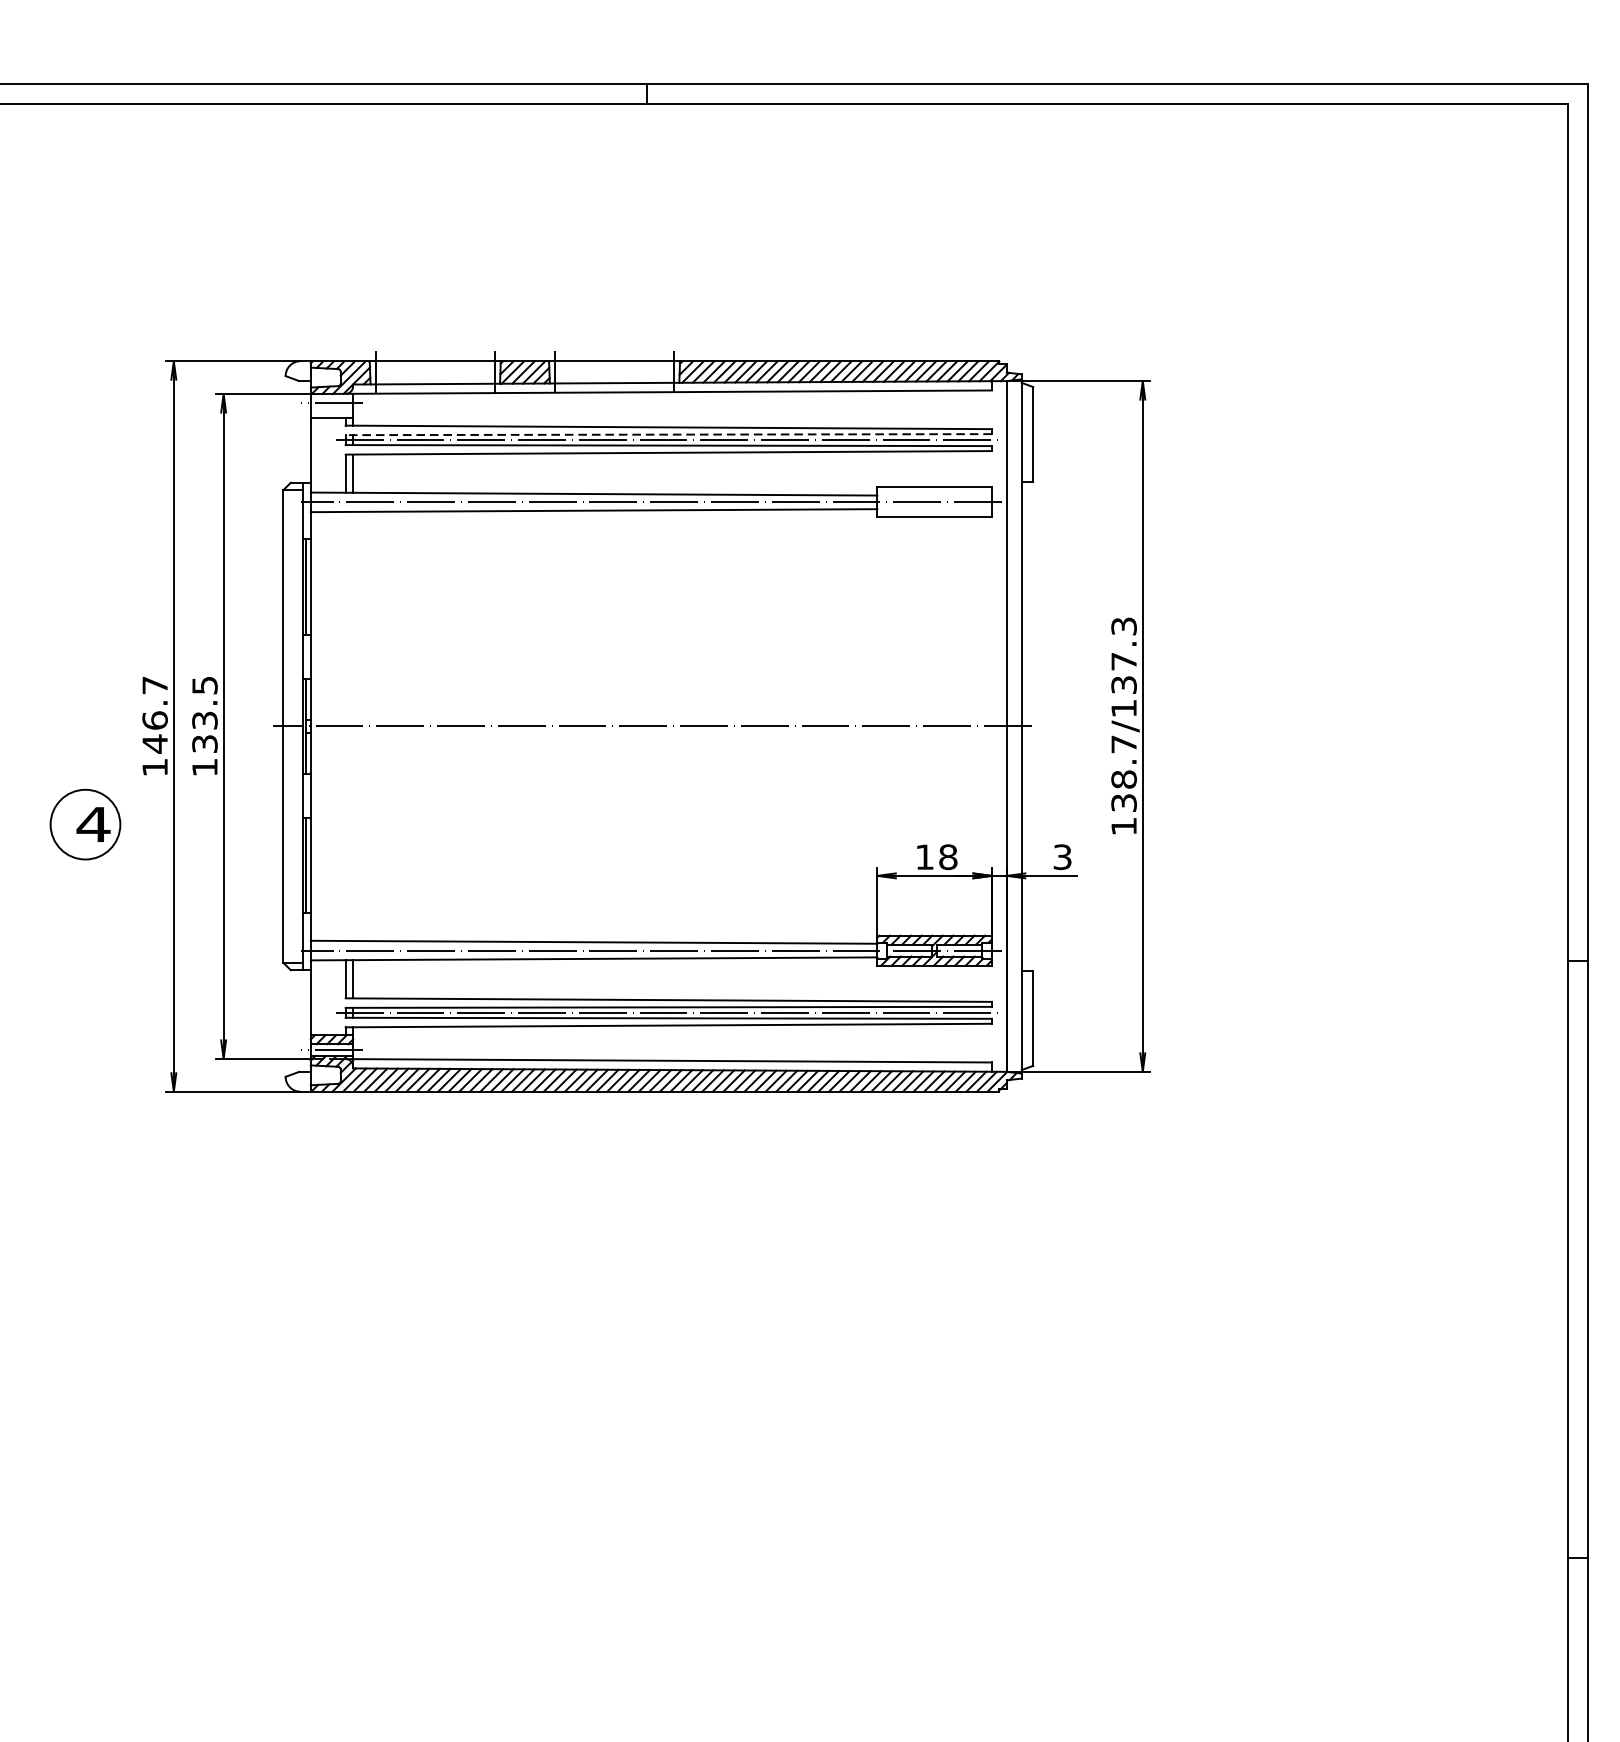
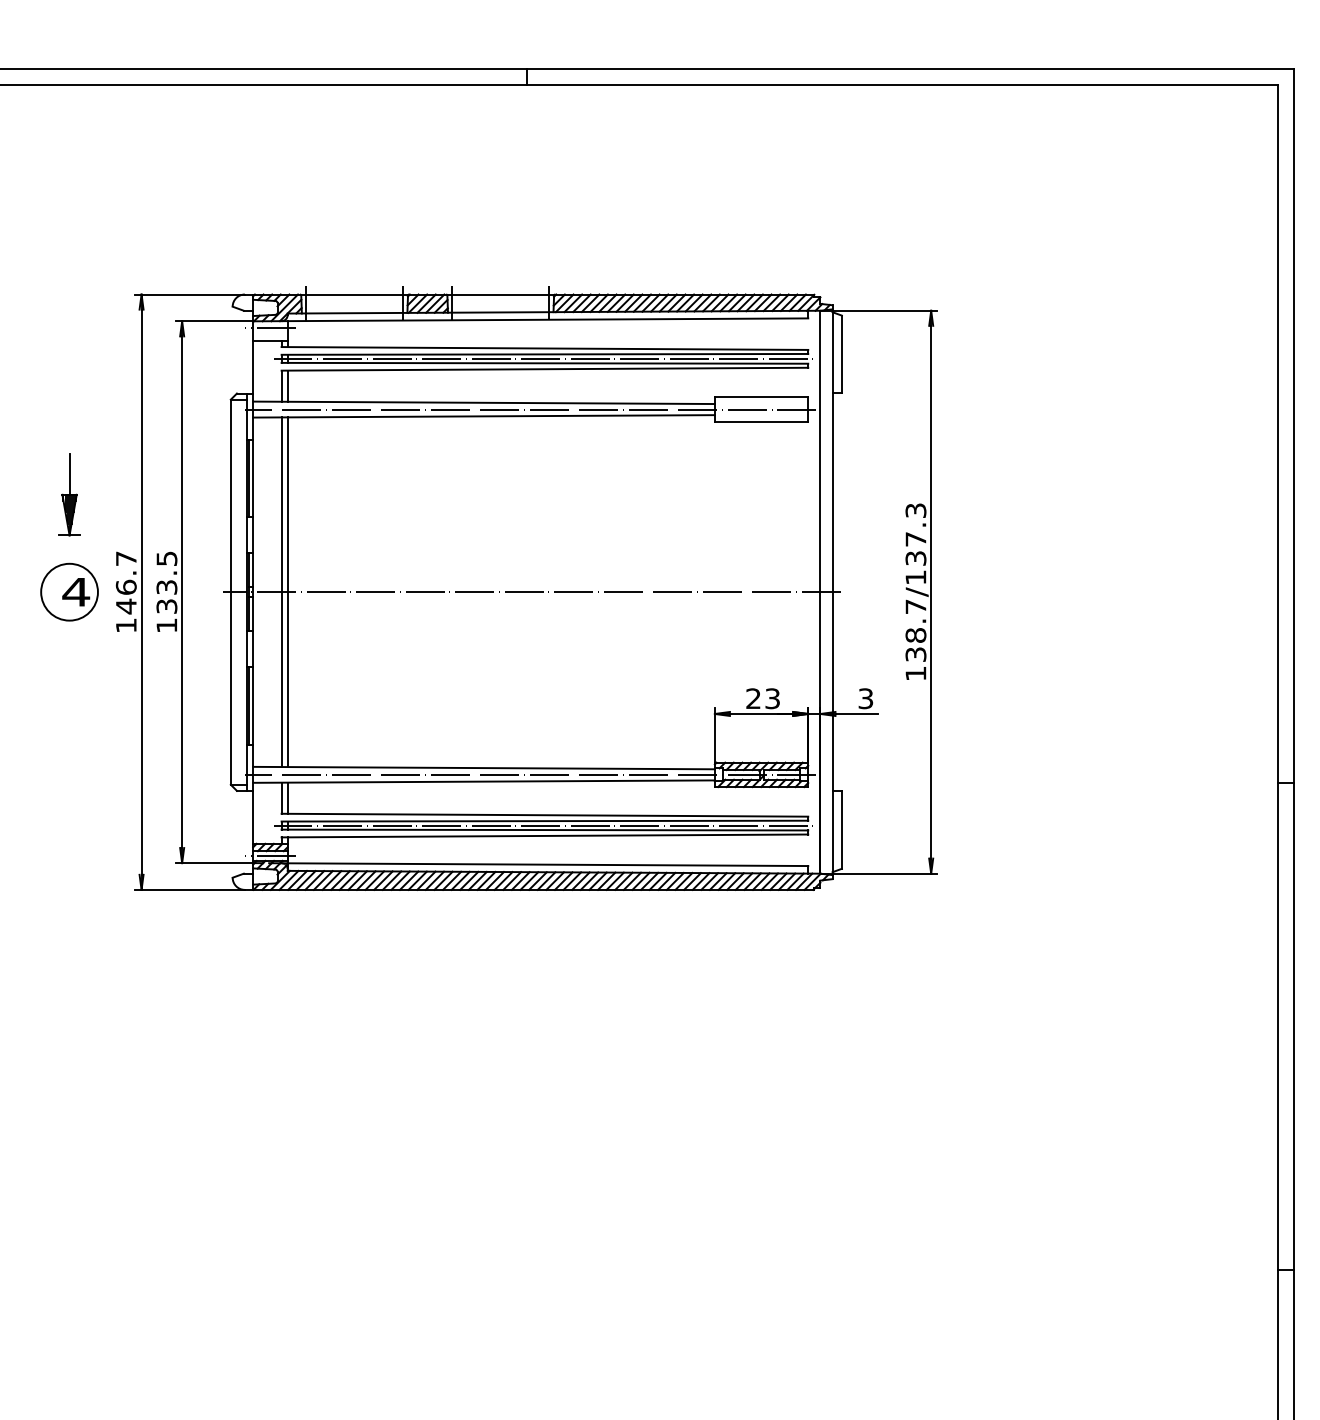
line: (668, 434) -> (544, 354), dashed -> solid
part: (85, 606) -> (69, 494), added
line: (345, 726) -> (281, 592), added
line: (352, 726) -> (287, 592), added
part: (85, 823) -> (69, 591), moved
text: (937, 856) -> (763, 698), 18 -> 23

